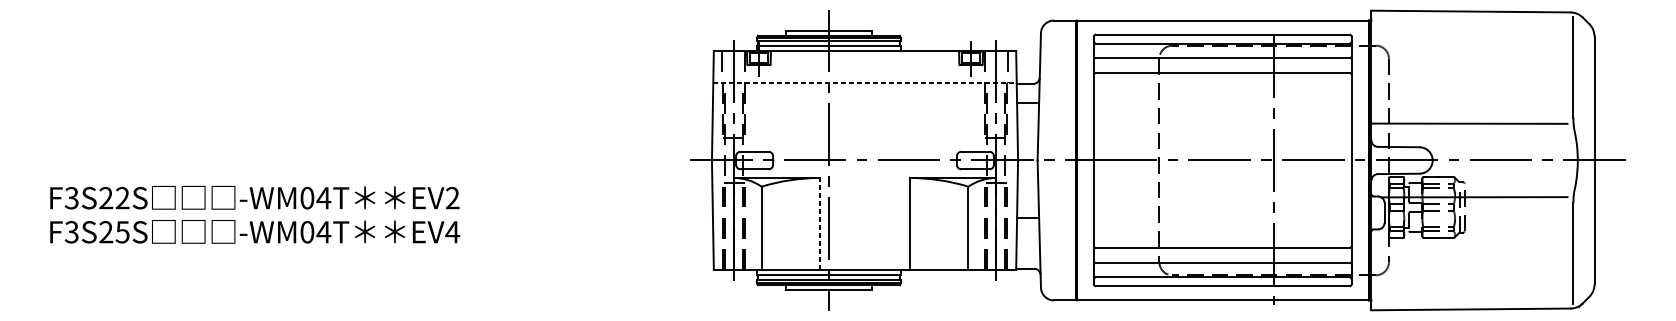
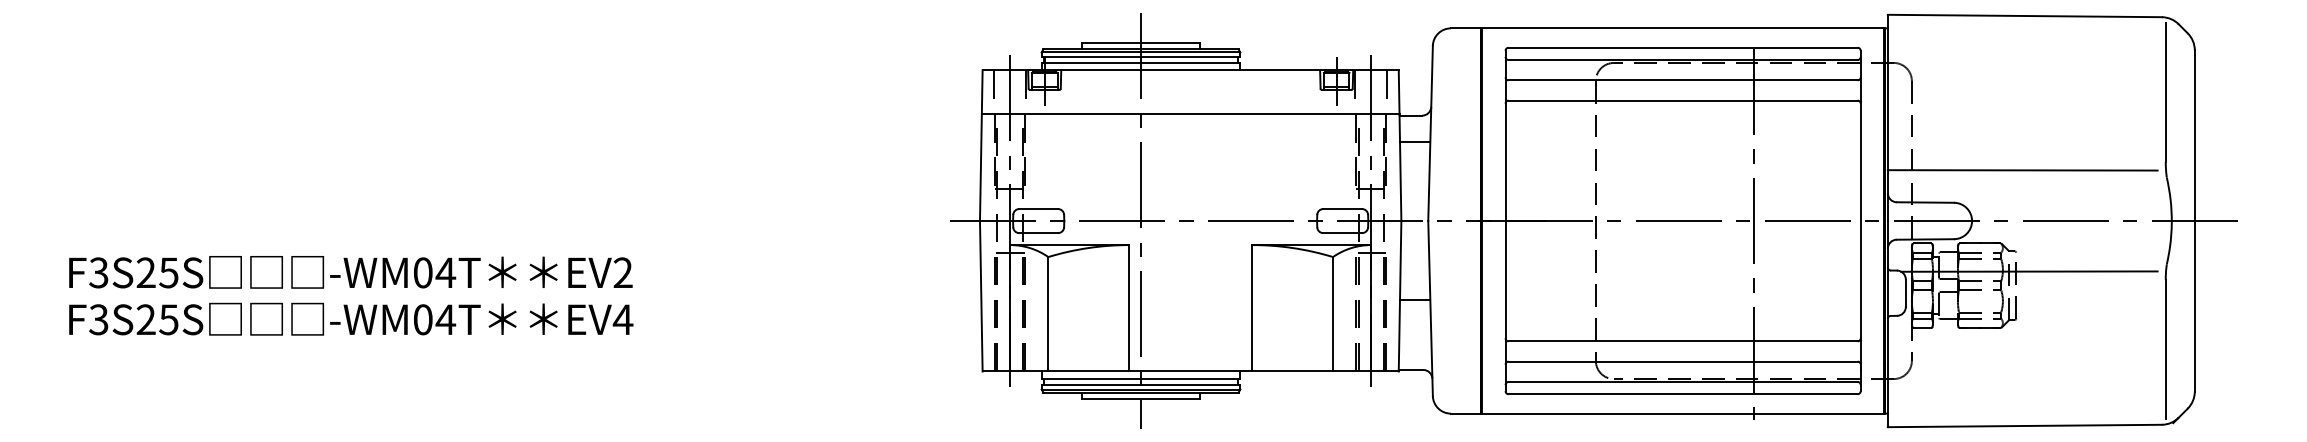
line: (864, 83) -> (1190, 114), dashed -> solid
text: (122, 197) -> (168, 272), F3S22S -> F3S25S
line: (819, 223) -> (1128, 307), dashed -> solid

